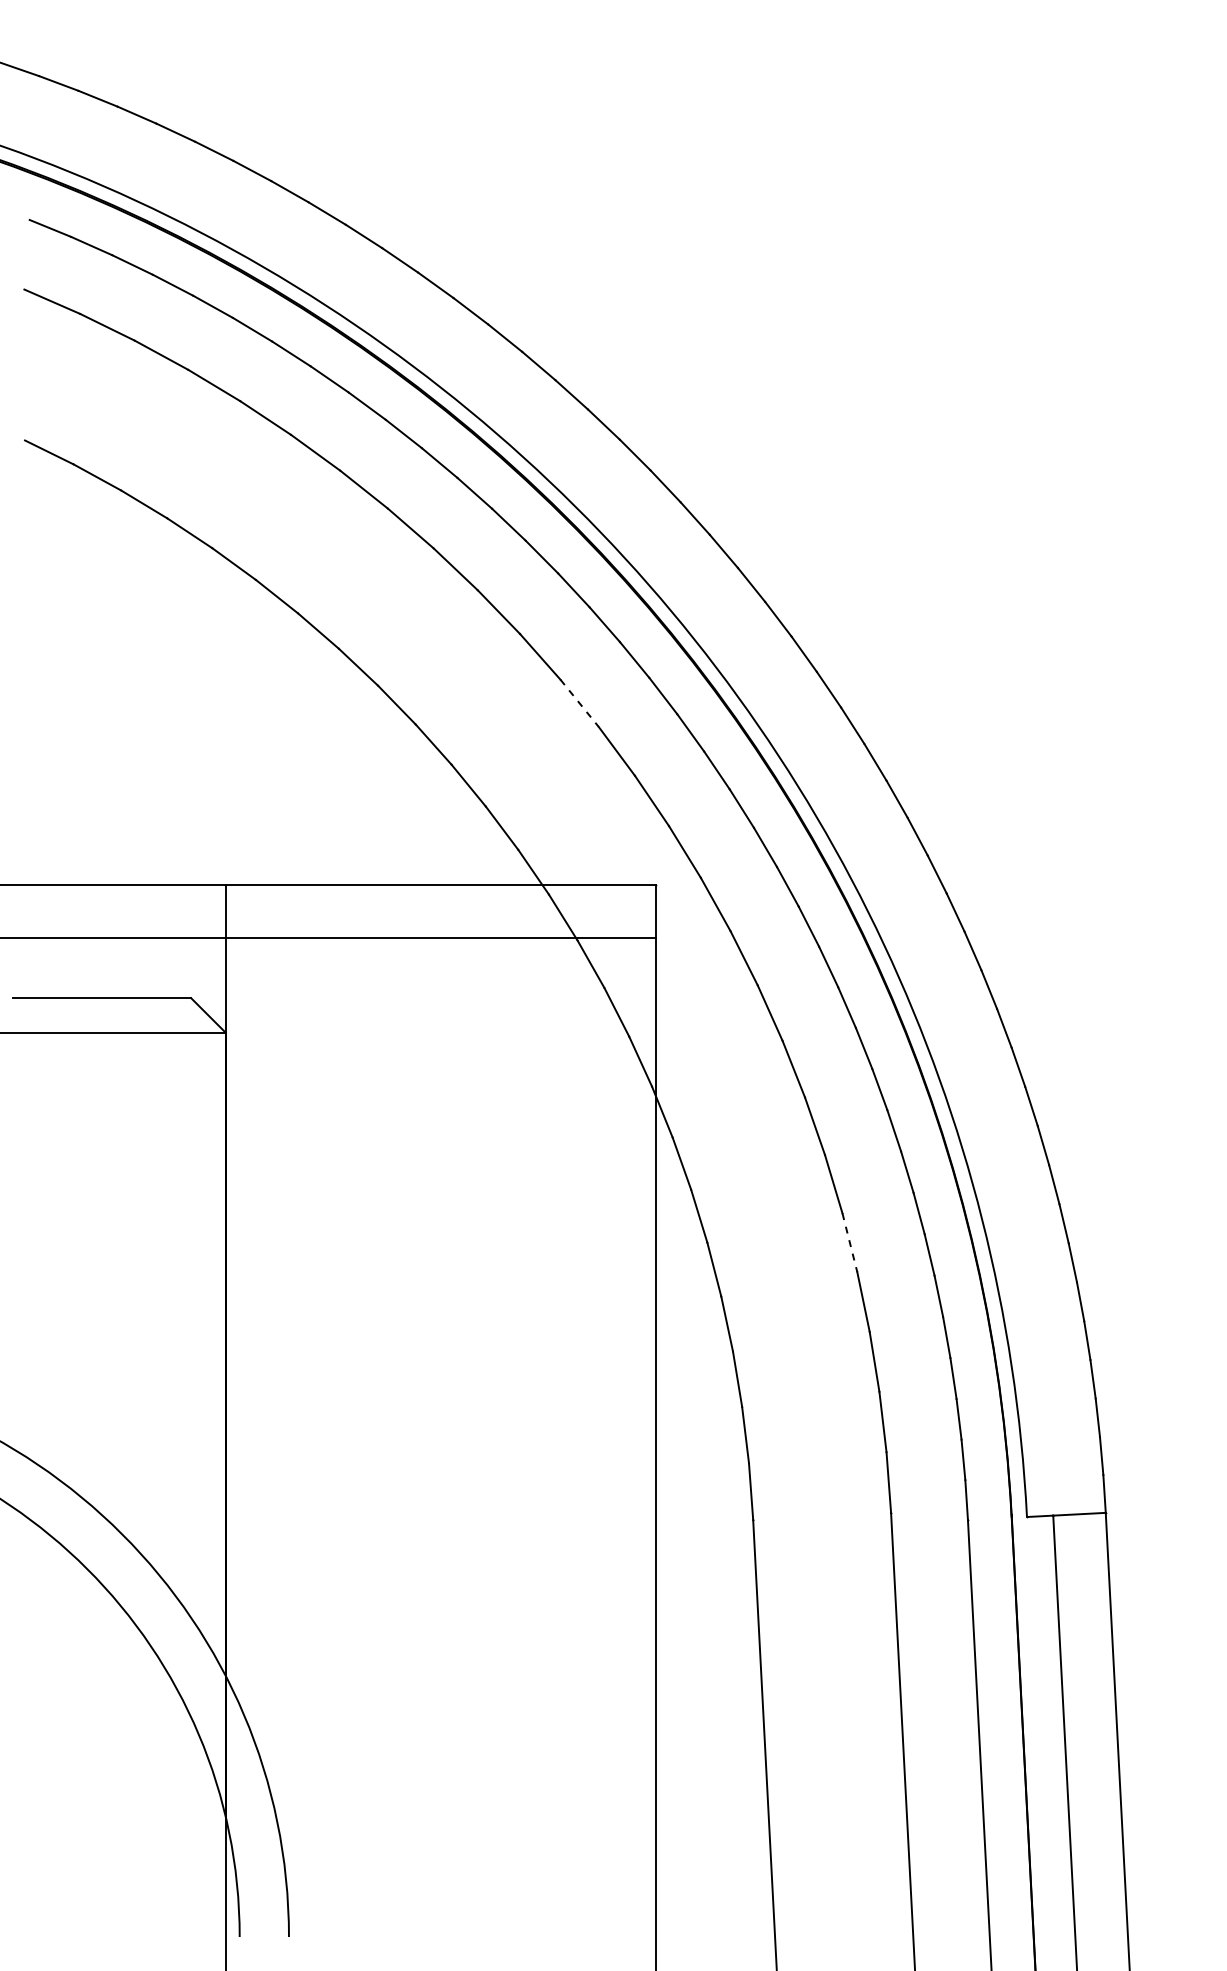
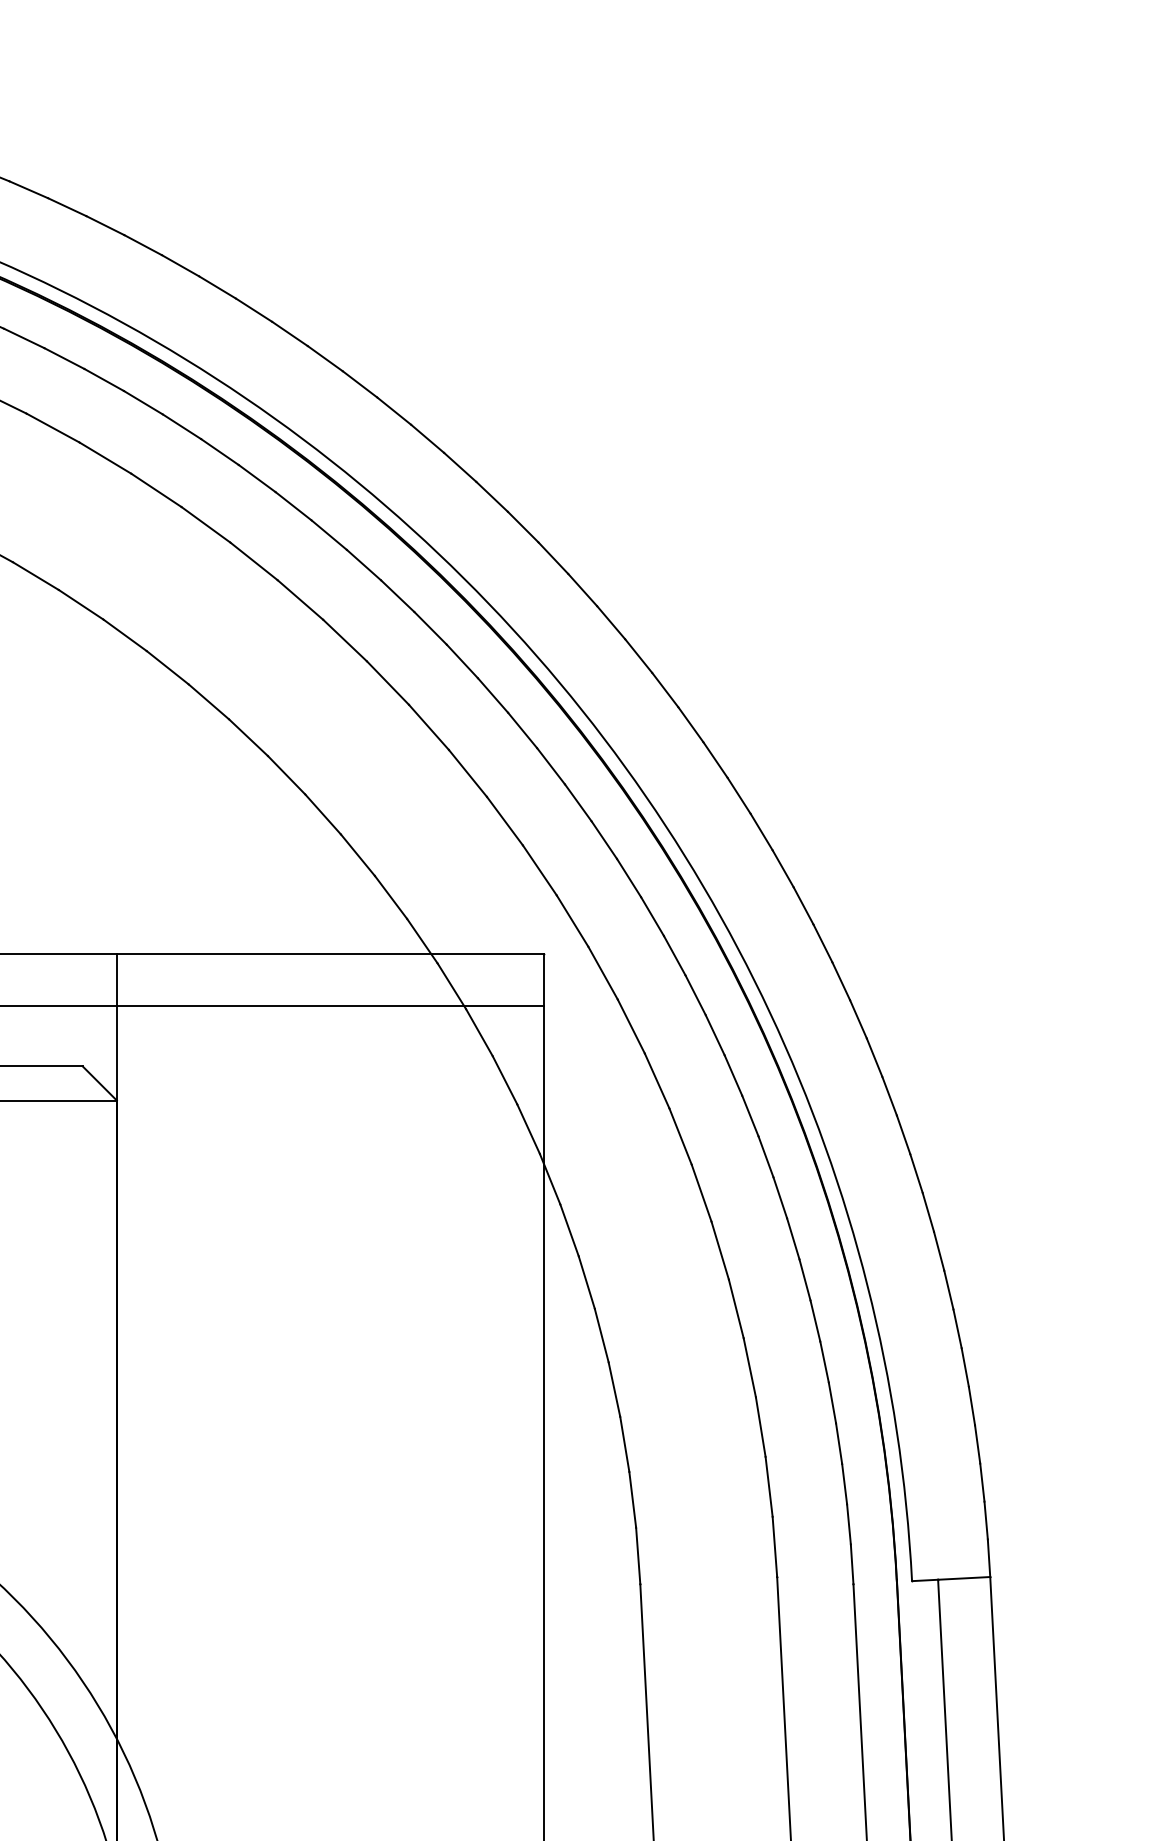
line: (579, 703) -> (467, 773), dashed -> solid
line: (850, 1243) -> (736, 1309), dashed -> solid

